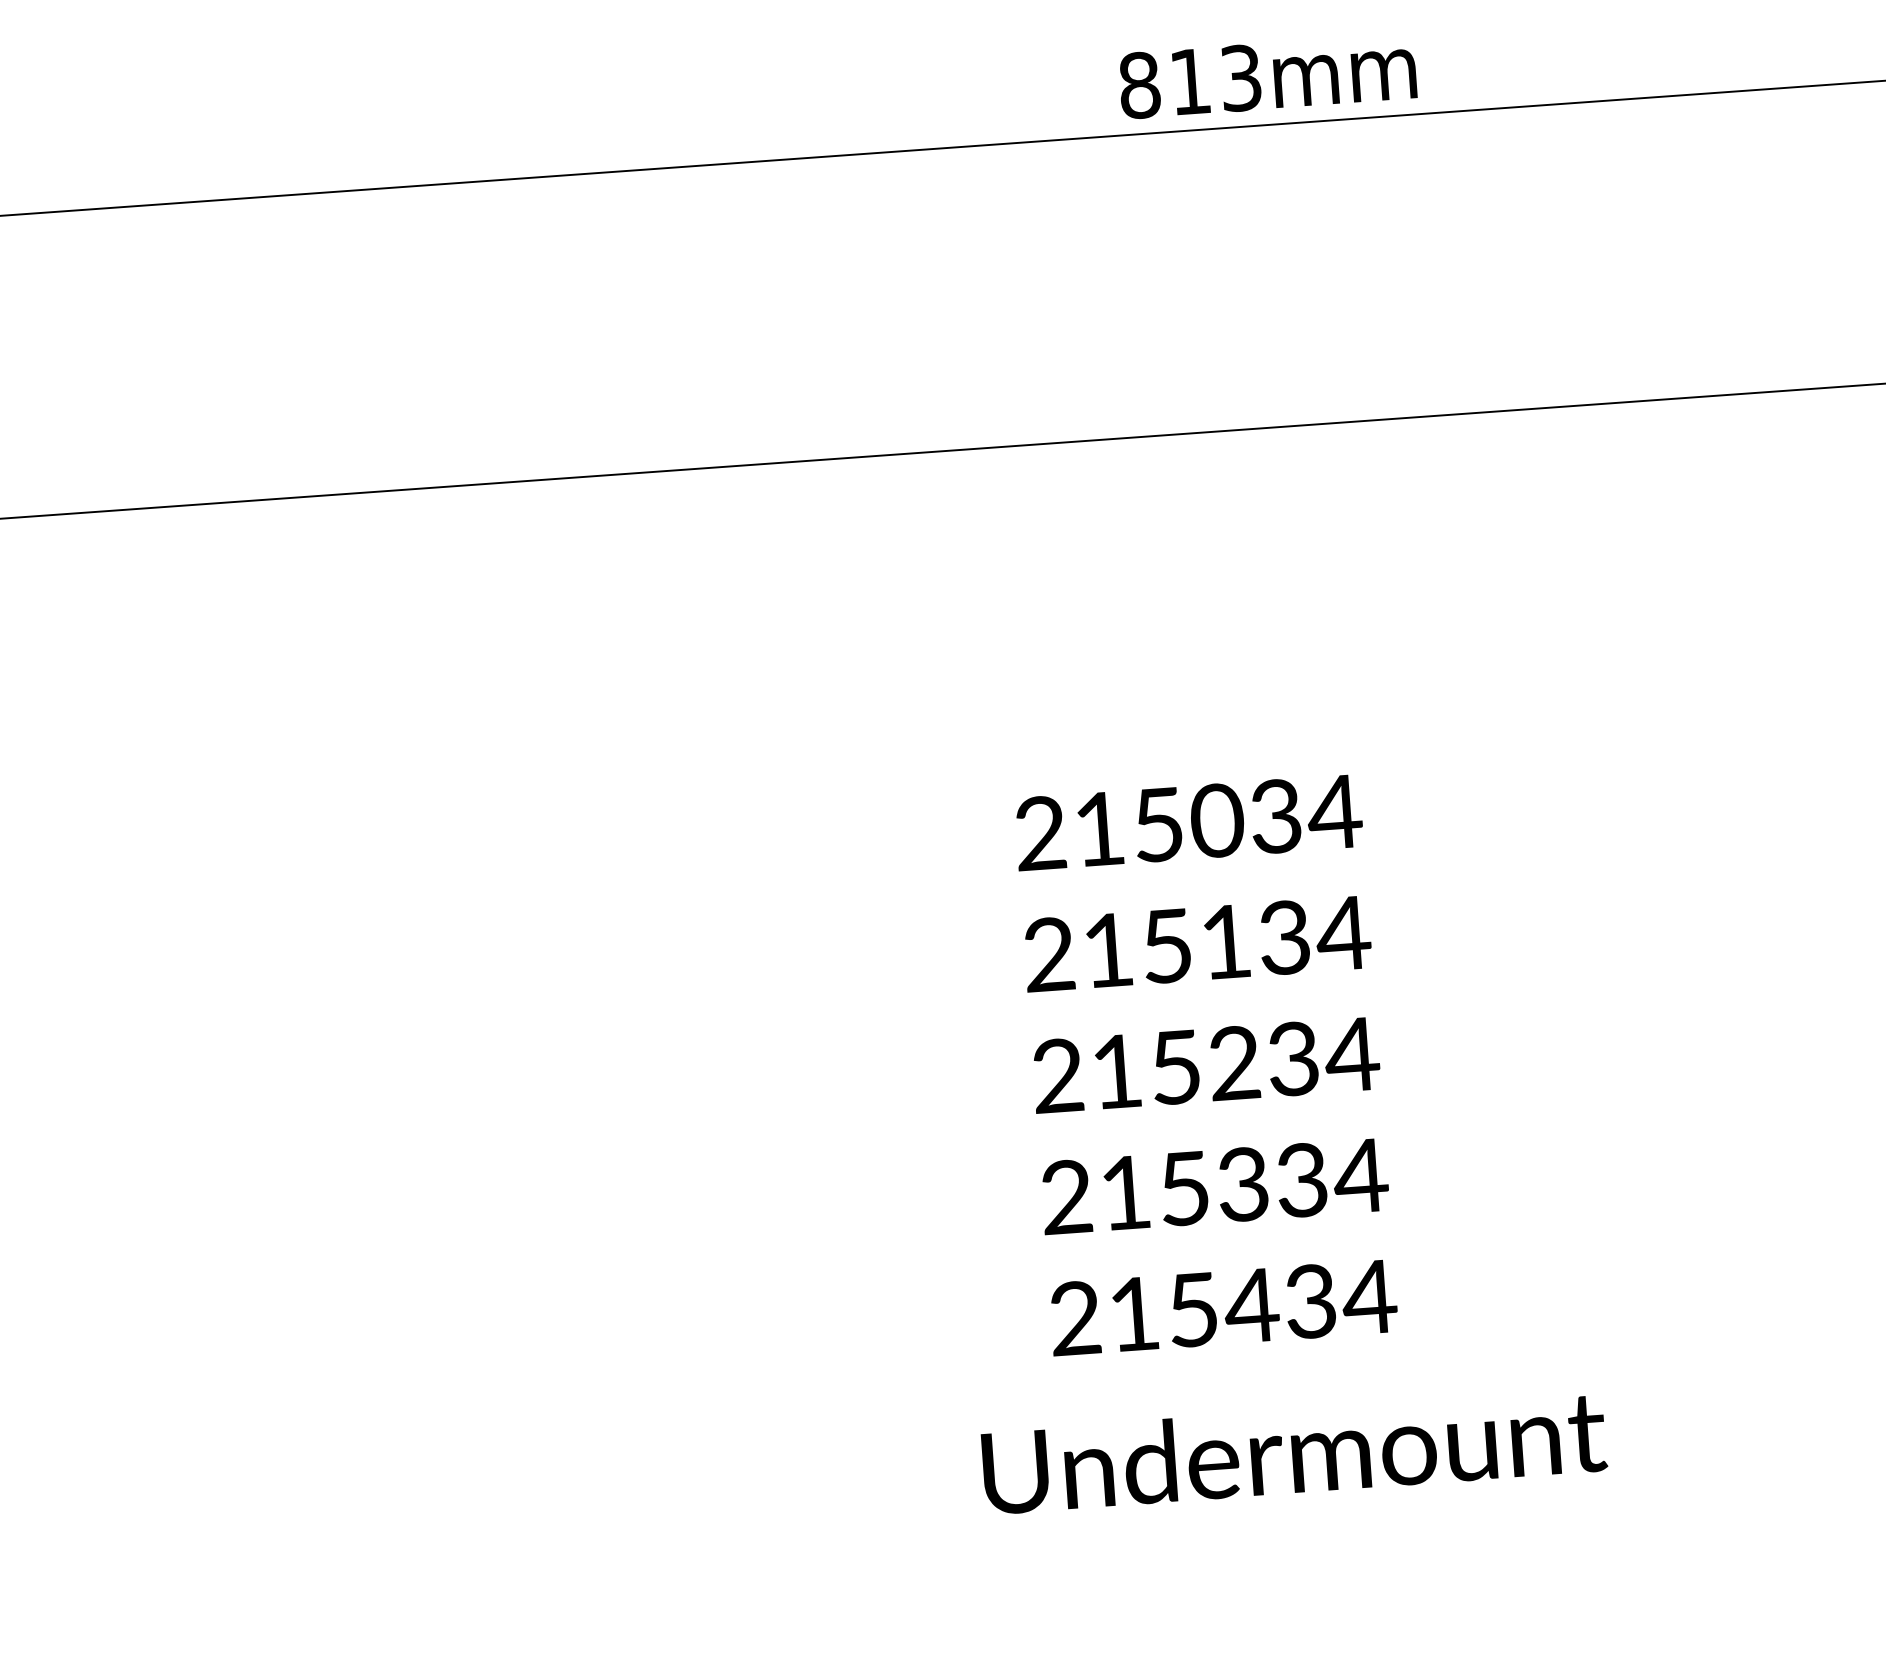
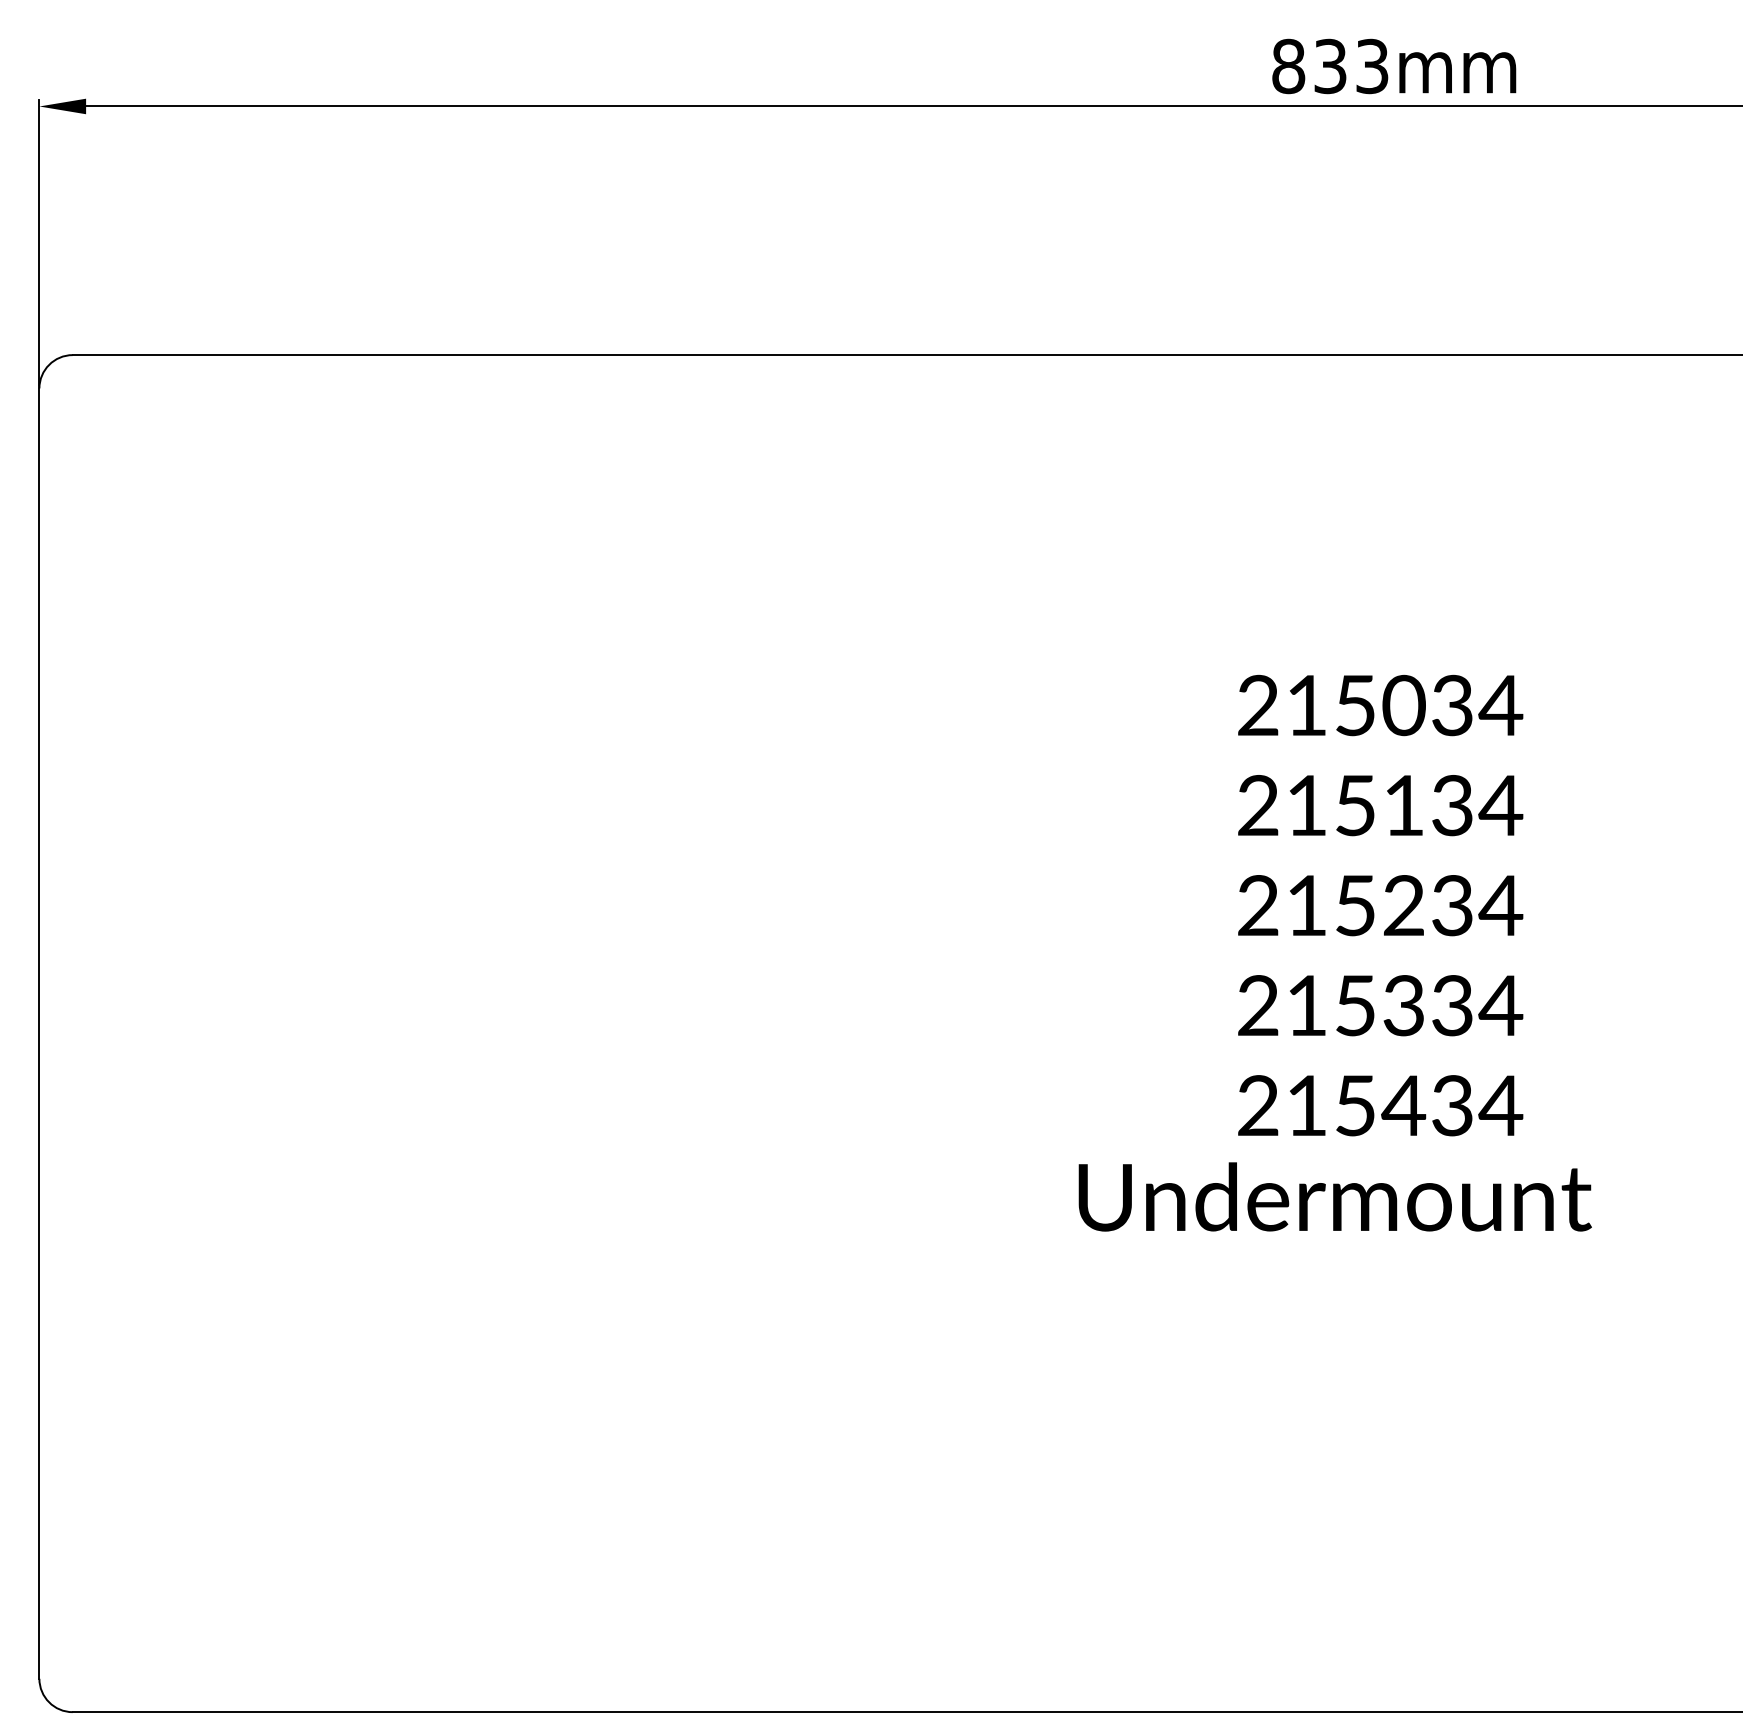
text: (1190, 81) -> (1330, 66), 813mm -> 833mm
text: (1206, 1065) -> (1380, 905), moved

